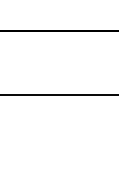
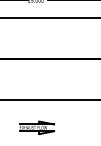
part: (42, 137) -> (37, 127), added

